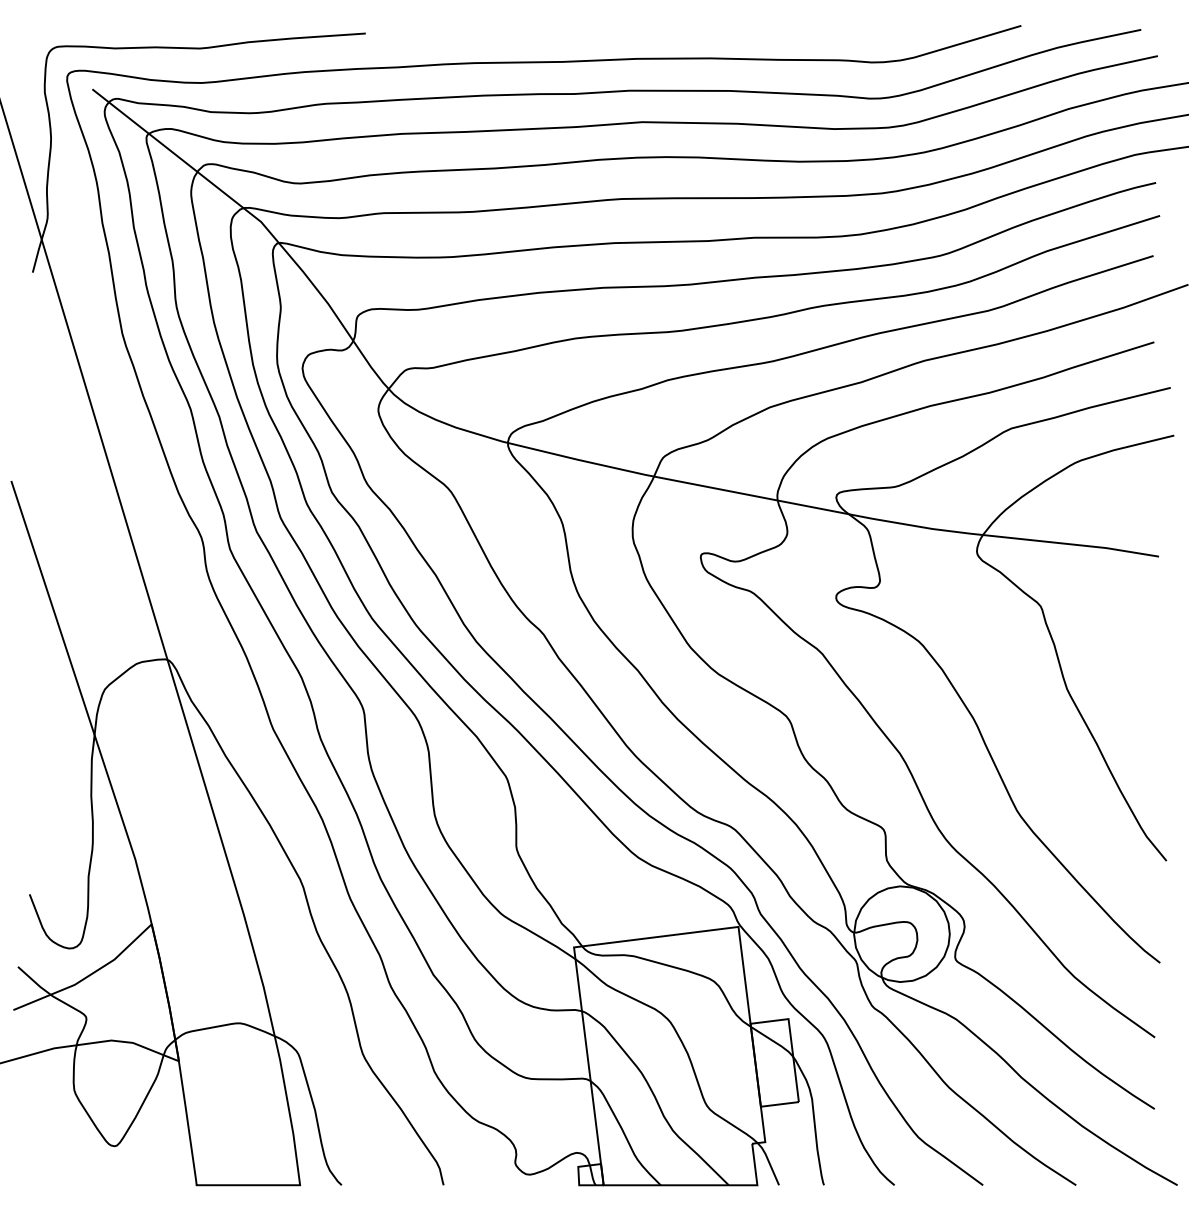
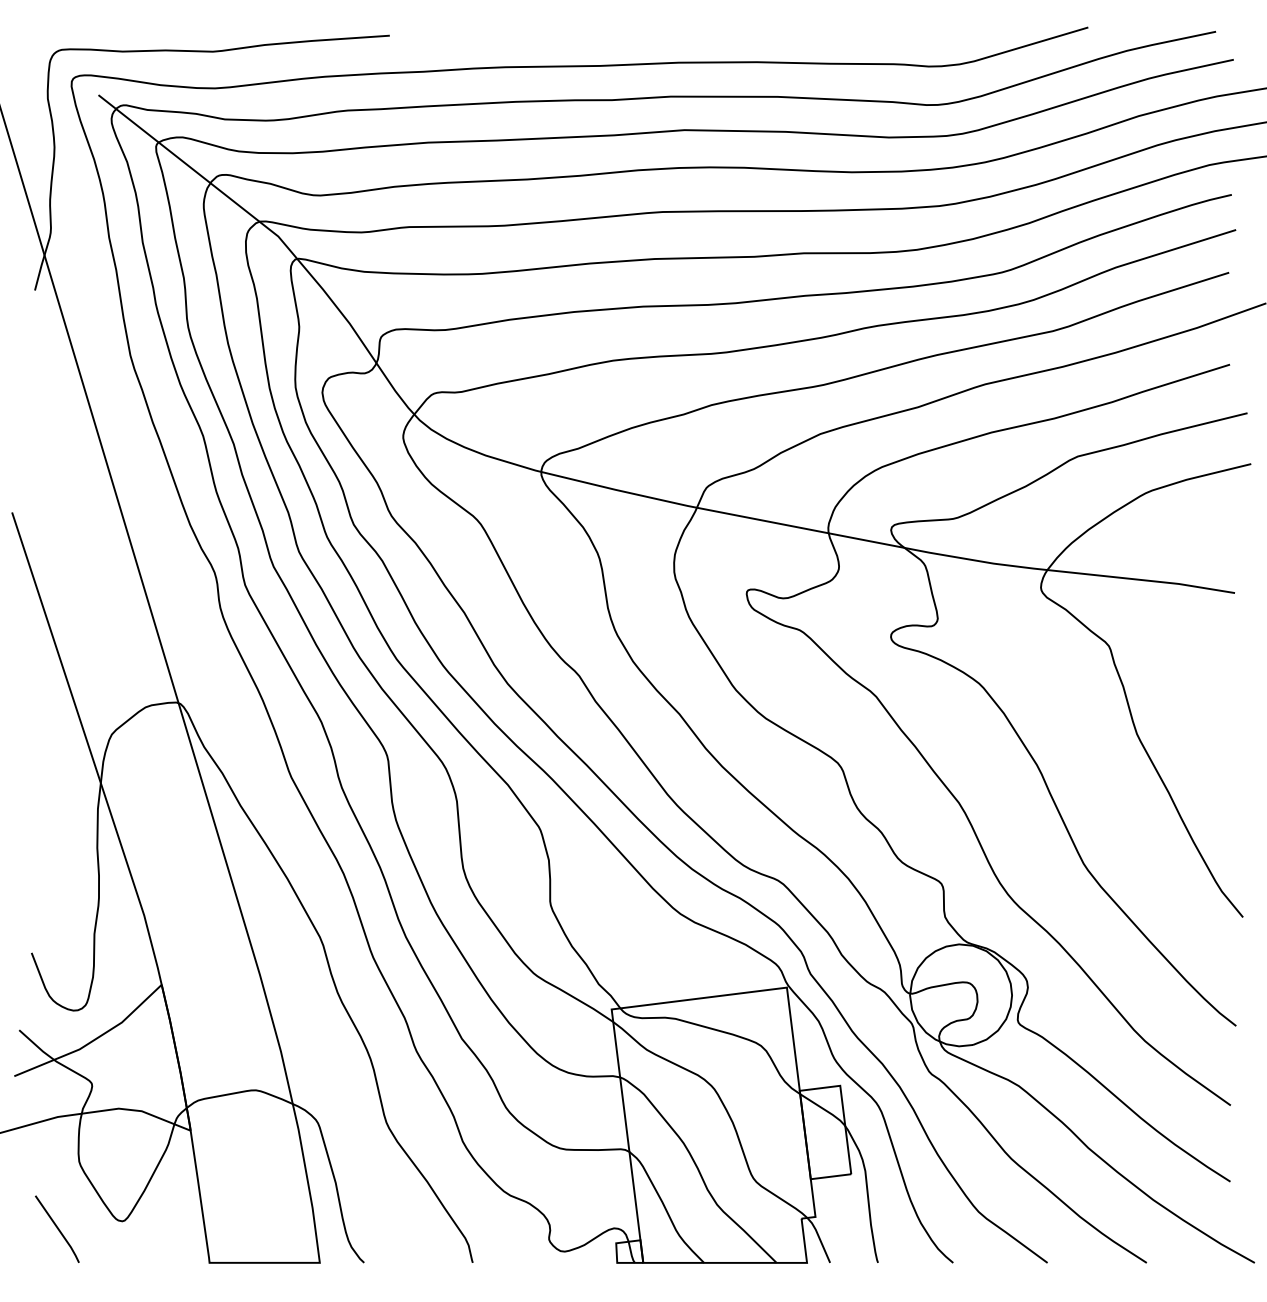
line: (53, 1153) -> (57, 1229), added

